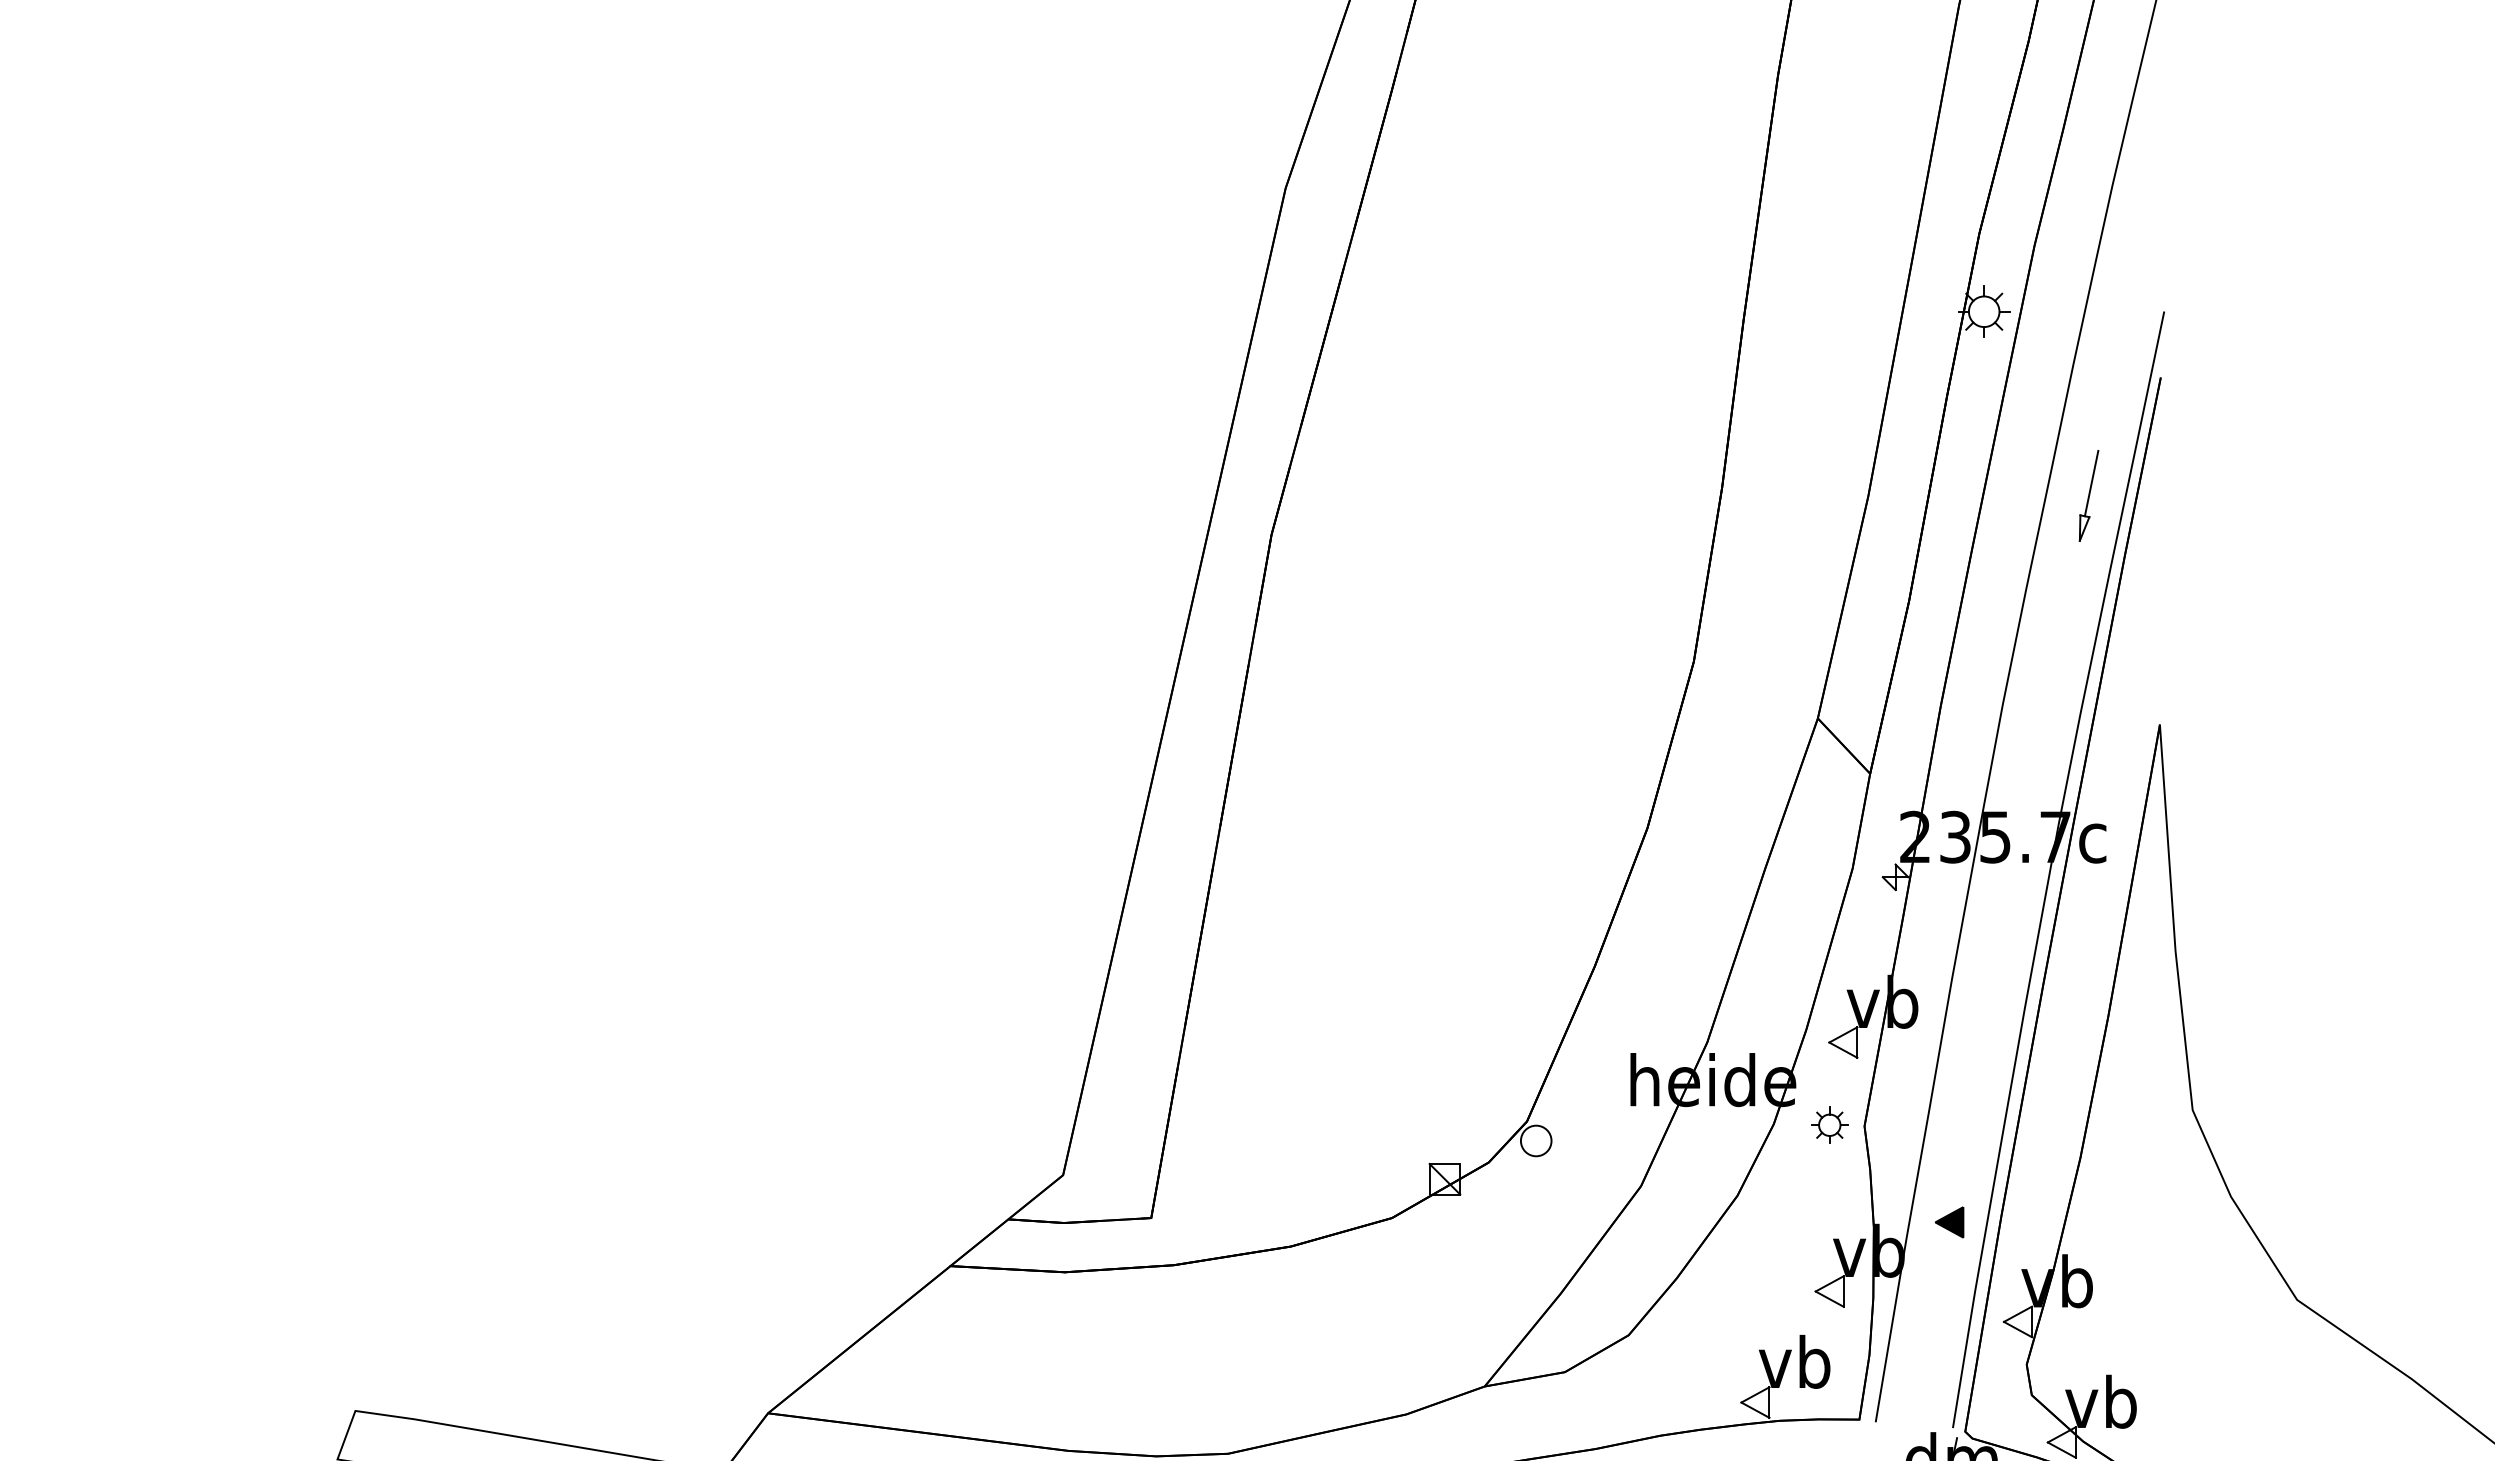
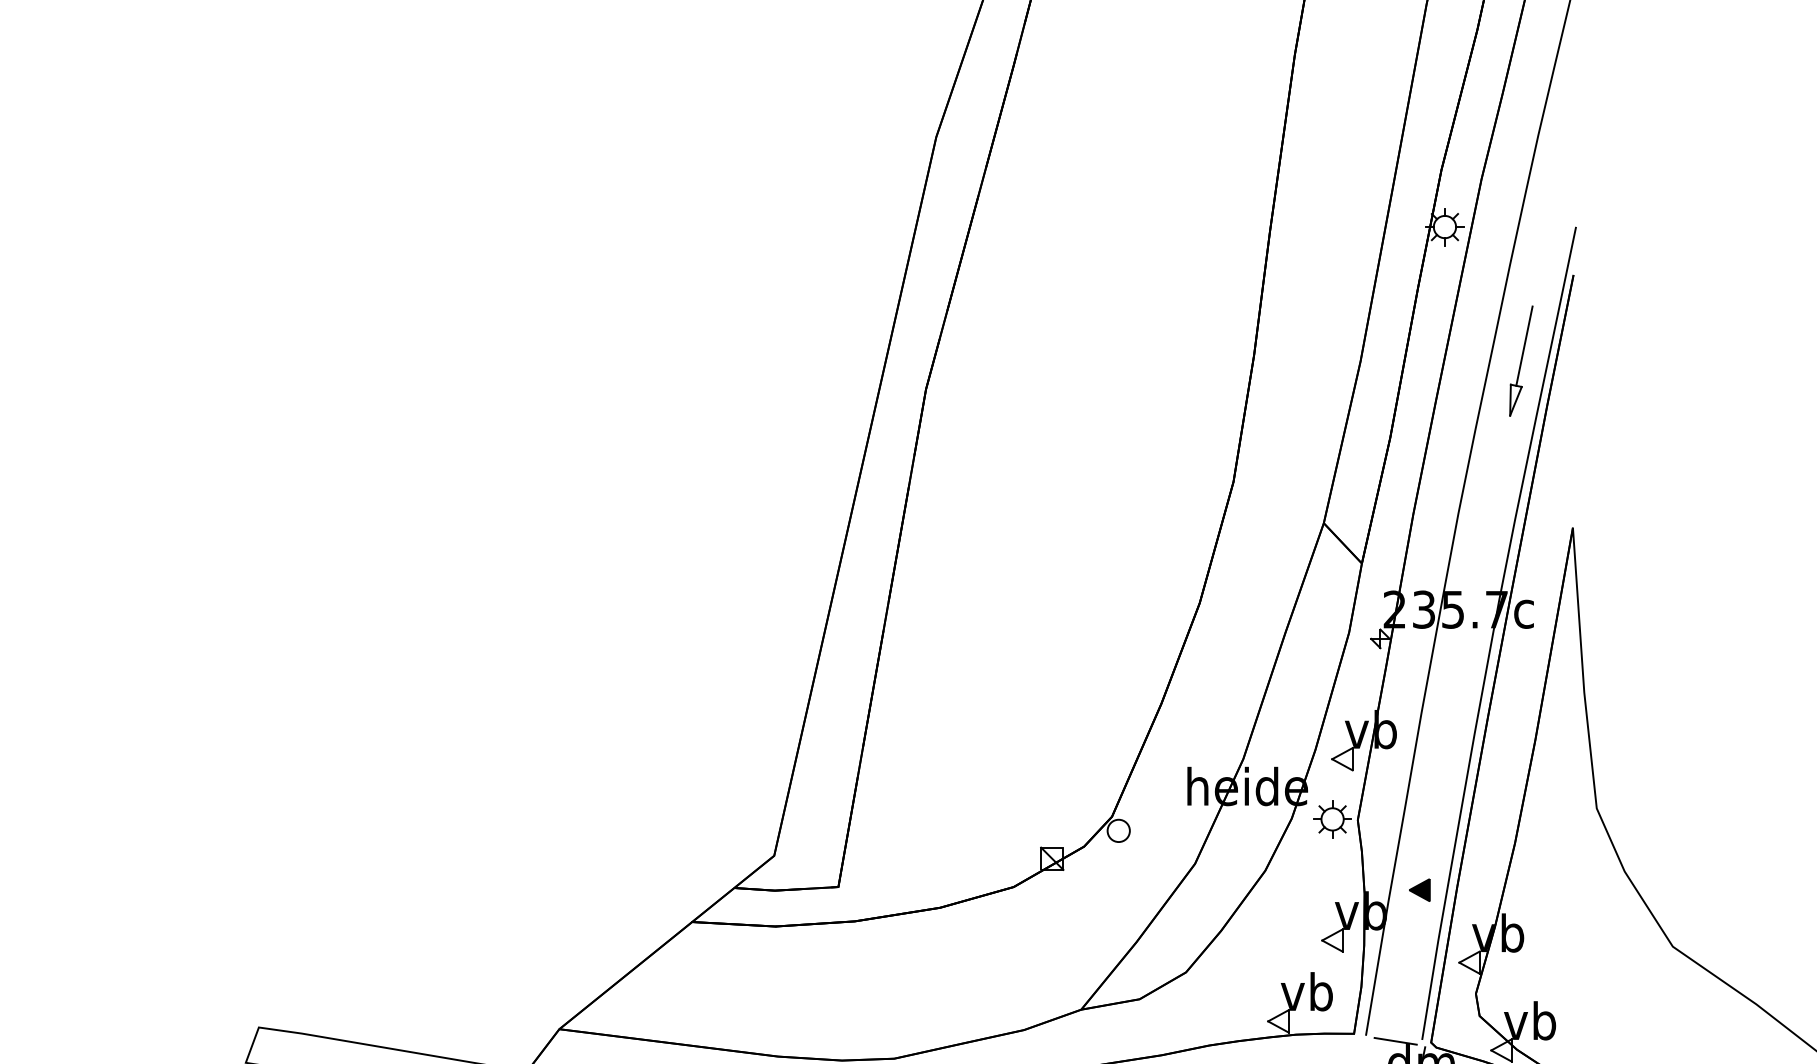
part: (2088, 495) -> (1520, 360), size x1.67
part: (1829, 1125) -> (1332, 819), size x1.43
line: (1913, 1429) -> (1393, 1041), added

